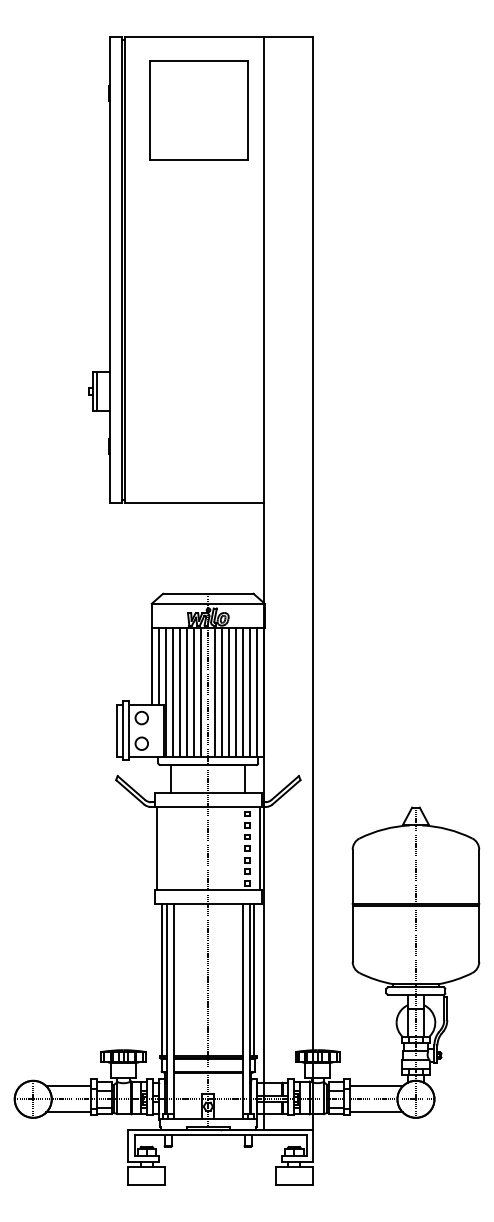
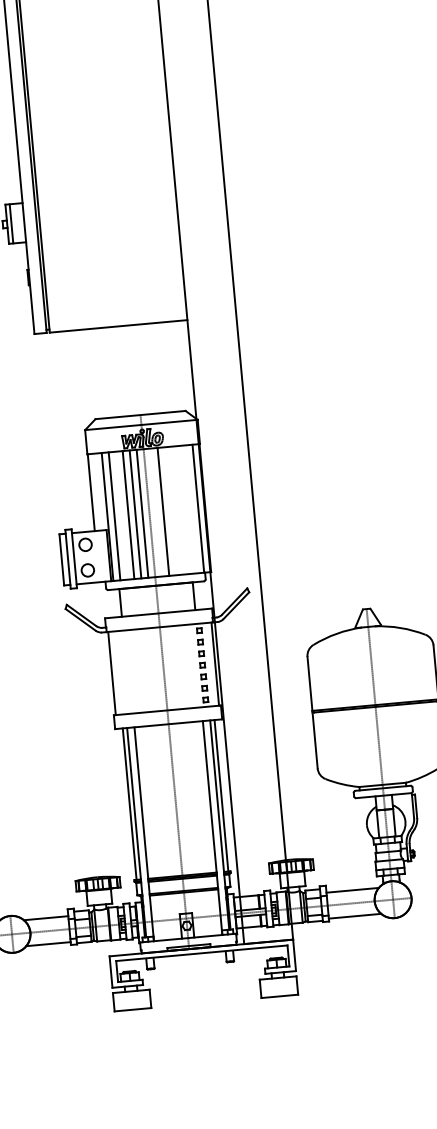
line: (159, 666) -> (98, 491), removed
line: (180, 692) -> (121, 515), removed
line: (215, 692) -> (156, 512), removed
line: (229, 692) -> (170, 511), removed
line: (236, 692) -> (177, 510), removed
line: (243, 692) -> (184, 510), removed
line: (250, 692) -> (191, 509), removed

